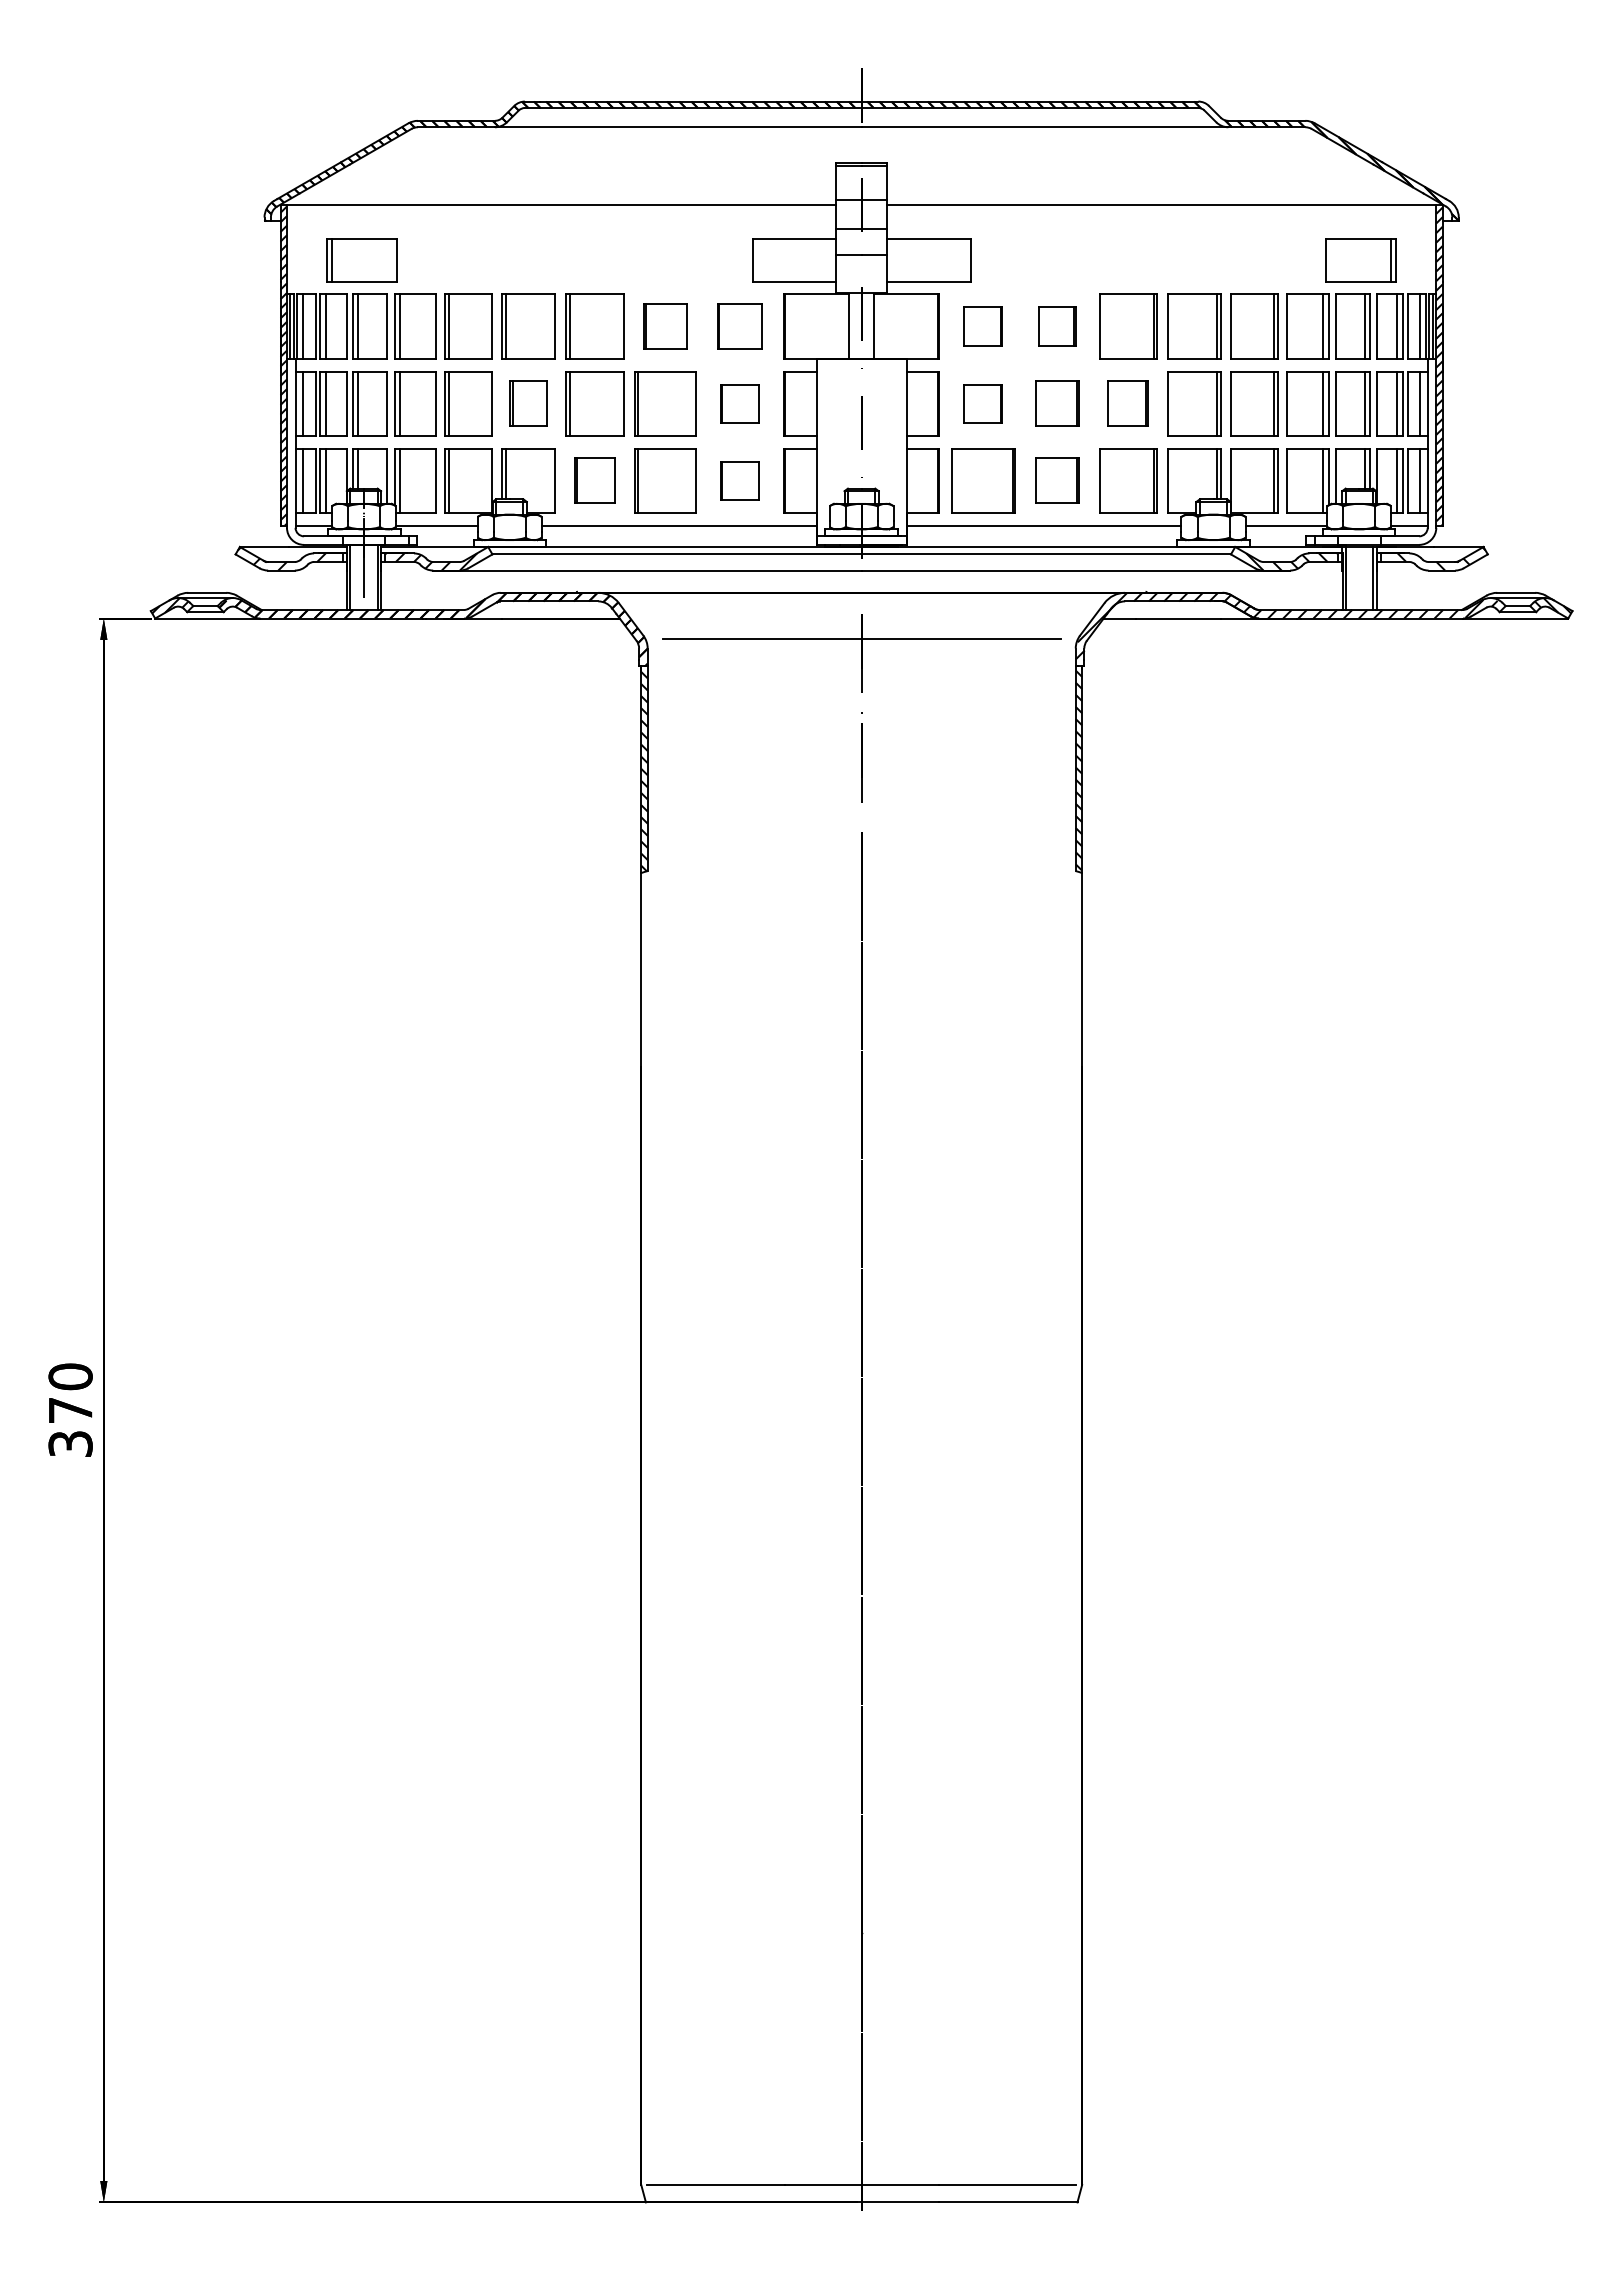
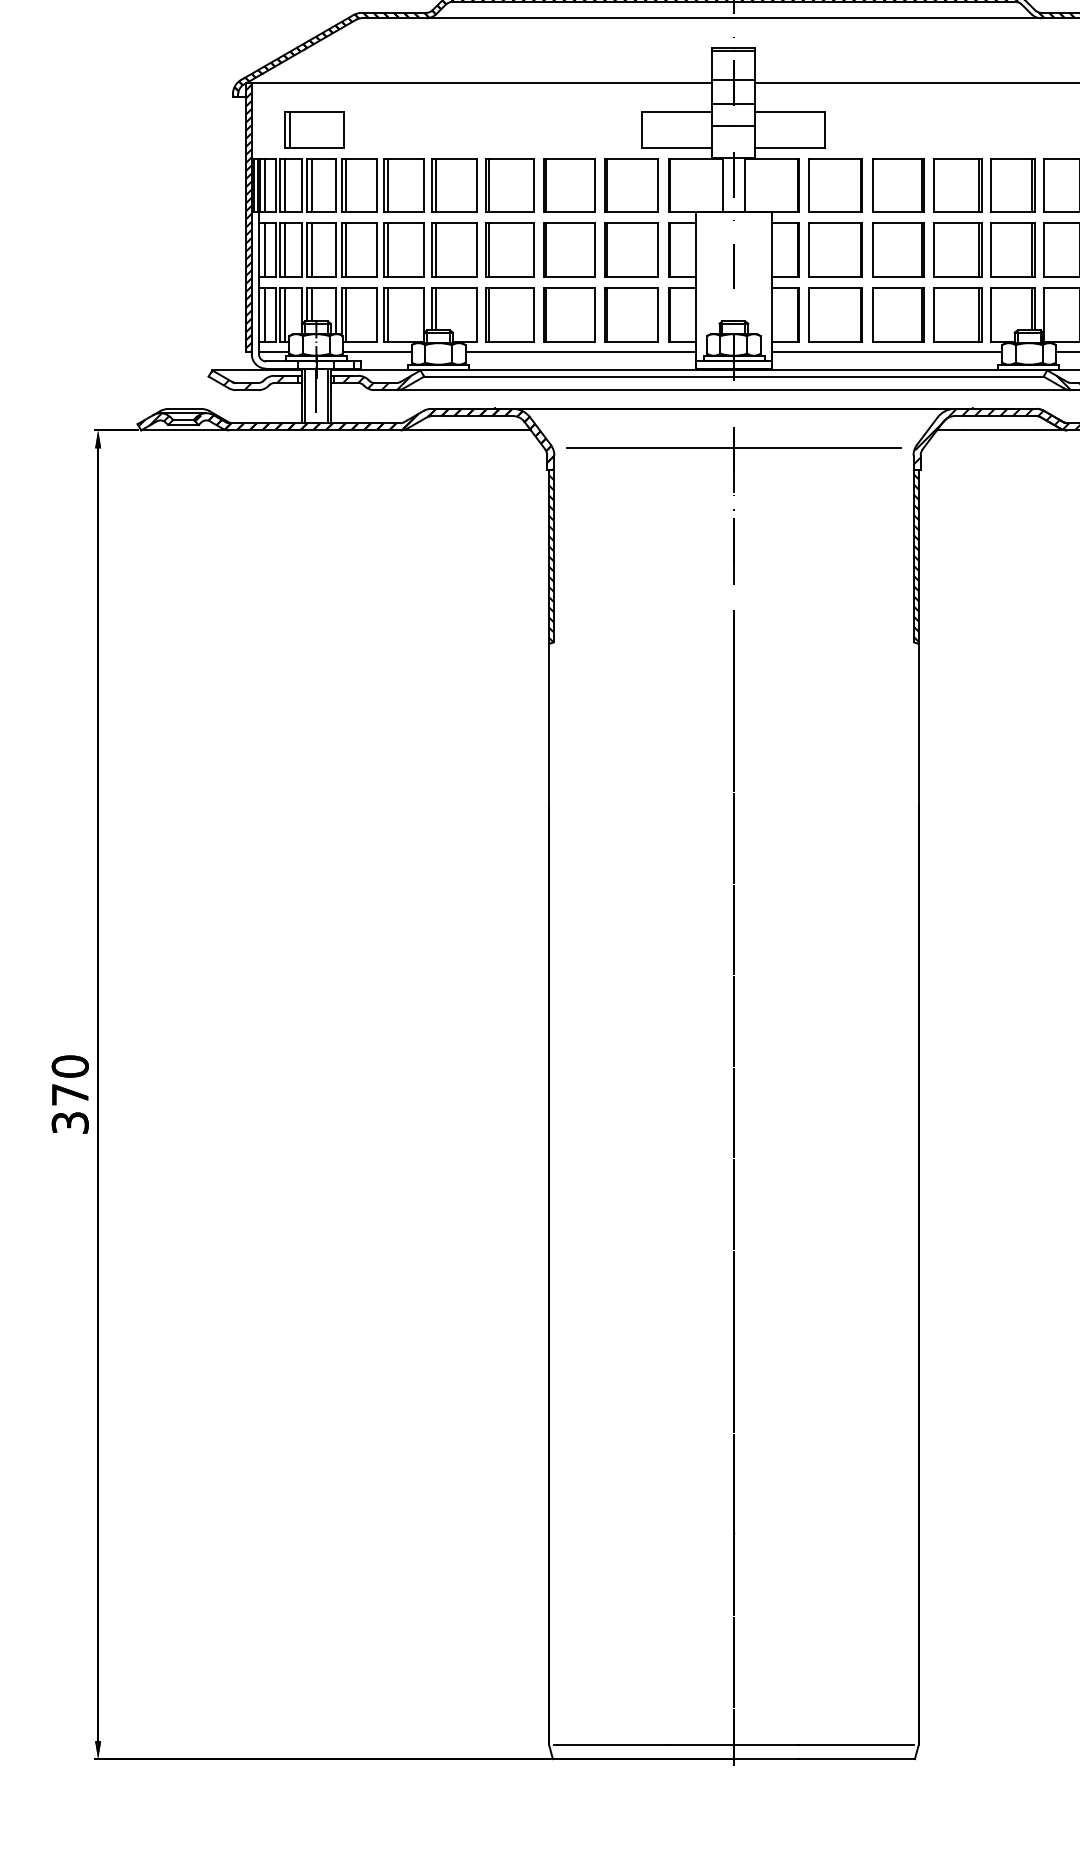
part: (665, 326) -> (569, 185), size x1.43
part: (740, 326) -> (632, 185), size x1.43
part: (983, 326) -> (836, 185), size x1.67
part: (1057, 326) -> (898, 185), size x1.67
part: (528, 403) -> (454, 250), size x1.43
part: (740, 403) -> (632, 250), size x1.67
part: (983, 403) -> (836, 250), size x1.67
part: (1057, 403) -> (898, 250), size x1.43
part: (1128, 403) -> (957, 250), size x1.43
part: (594, 480) -> (509, 314), size x1.43
part: (740, 480) -> (632, 314), size x1.67
part: (1057, 480) -> (898, 314), size x1.43

